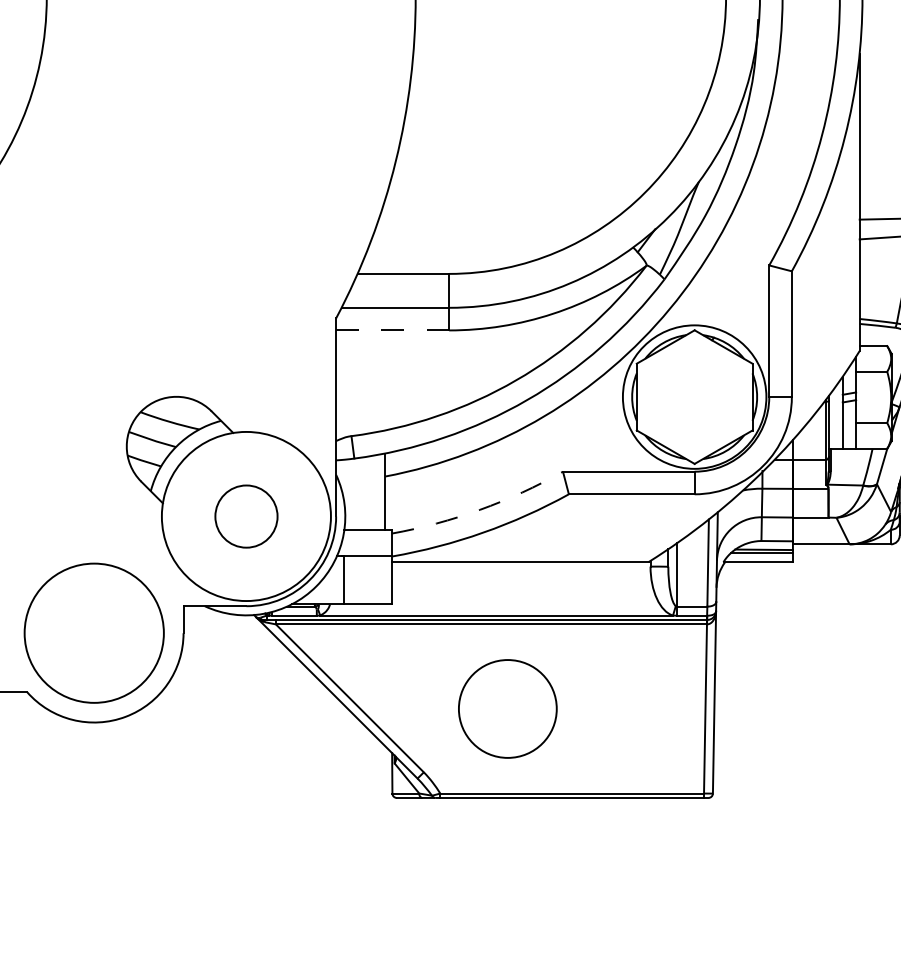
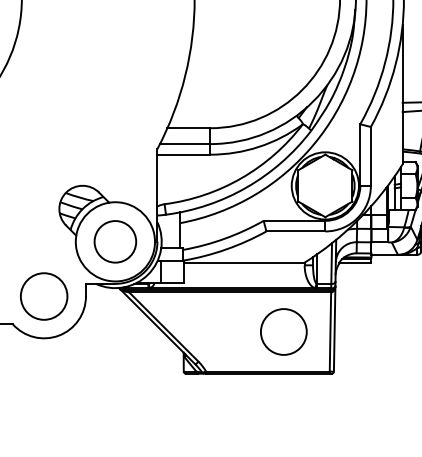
line: (391, 330) -> (183, 154), dashed -> solid
arc: (479, 509) -> (224, 238), dashed -> solid
circle: (246, 515) -> (115, 241), size x1.43
circle: (92, 633) -> (43, 296), size x0.71
circle: (507, 707) -> (283, 331), moved

